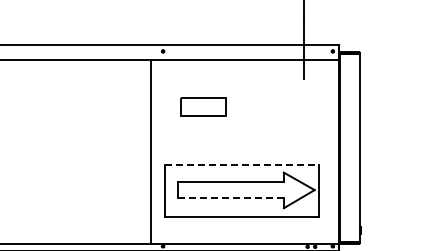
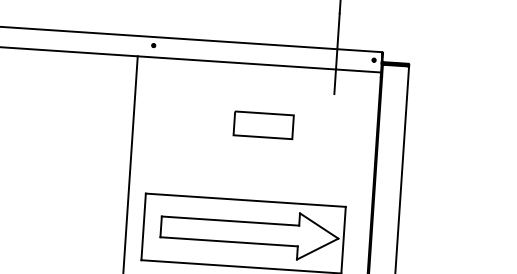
part: (203, 106) -> (263, 124), moved
line: (242, 165) -> (246, 200), dashed -> solid
line: (230, 198) -> (228, 242), dashed -> solid

